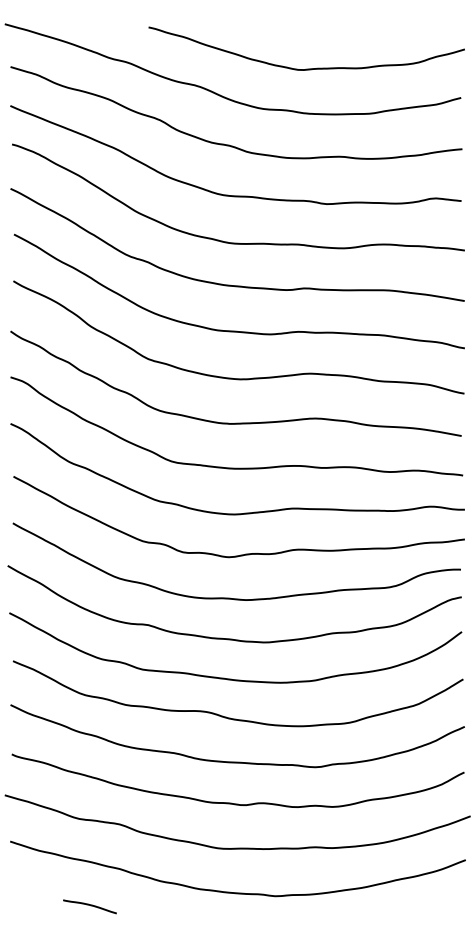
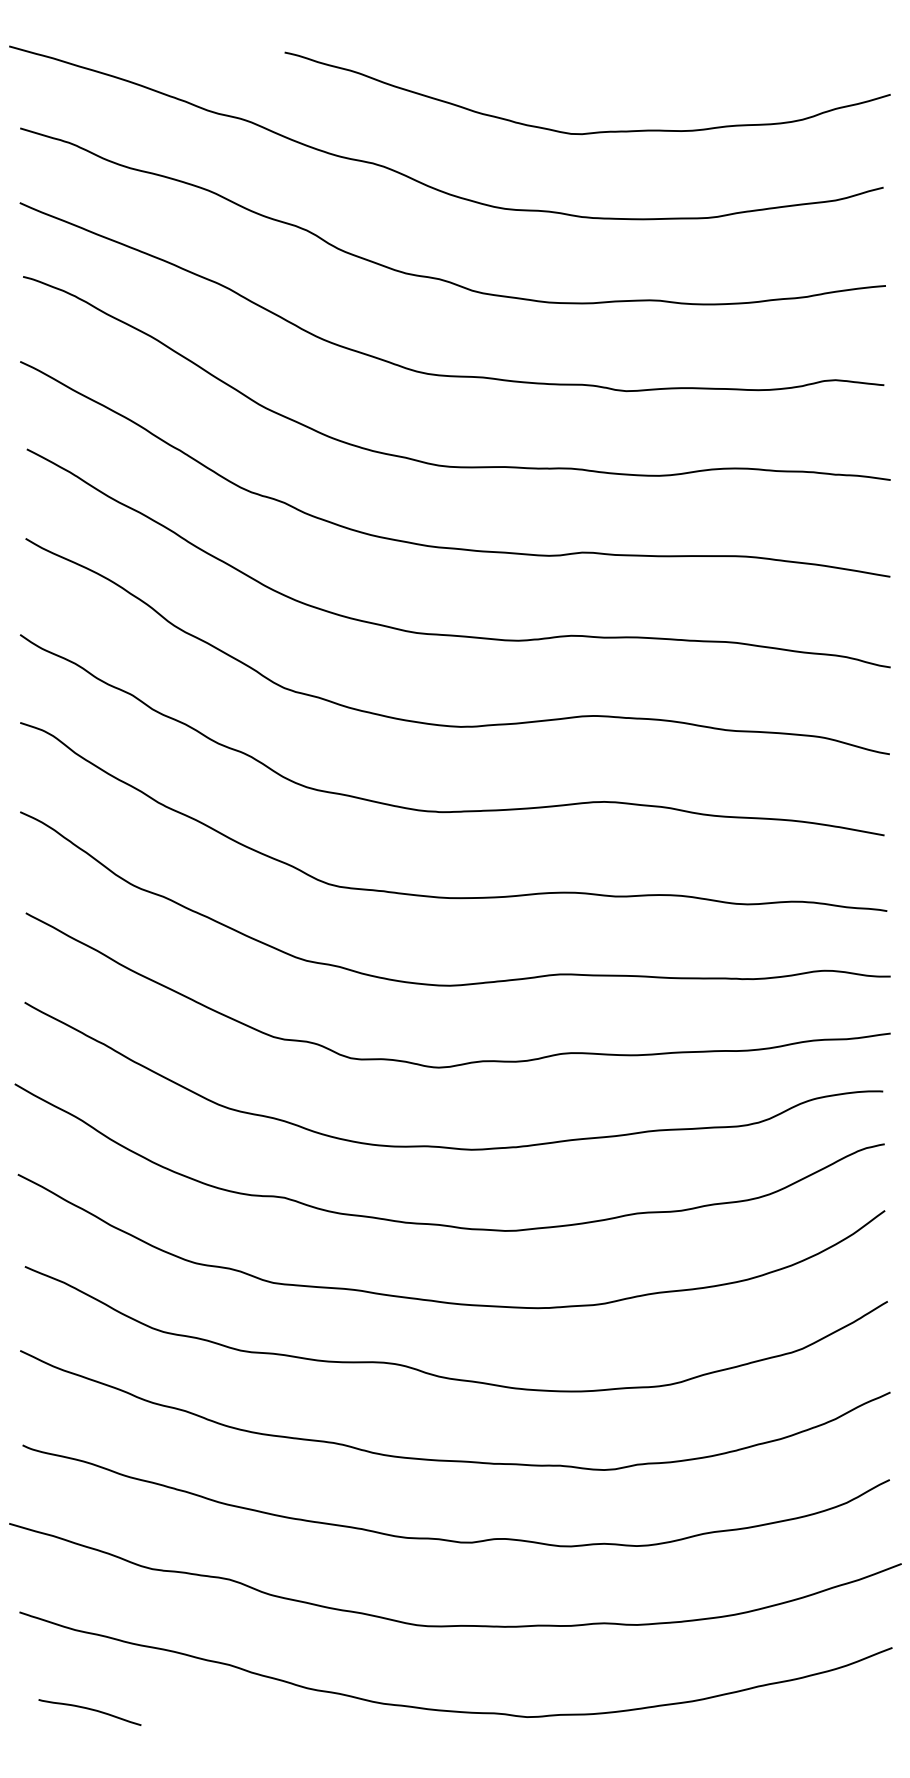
curve: (89, 905) -> (89, 1709), moved

